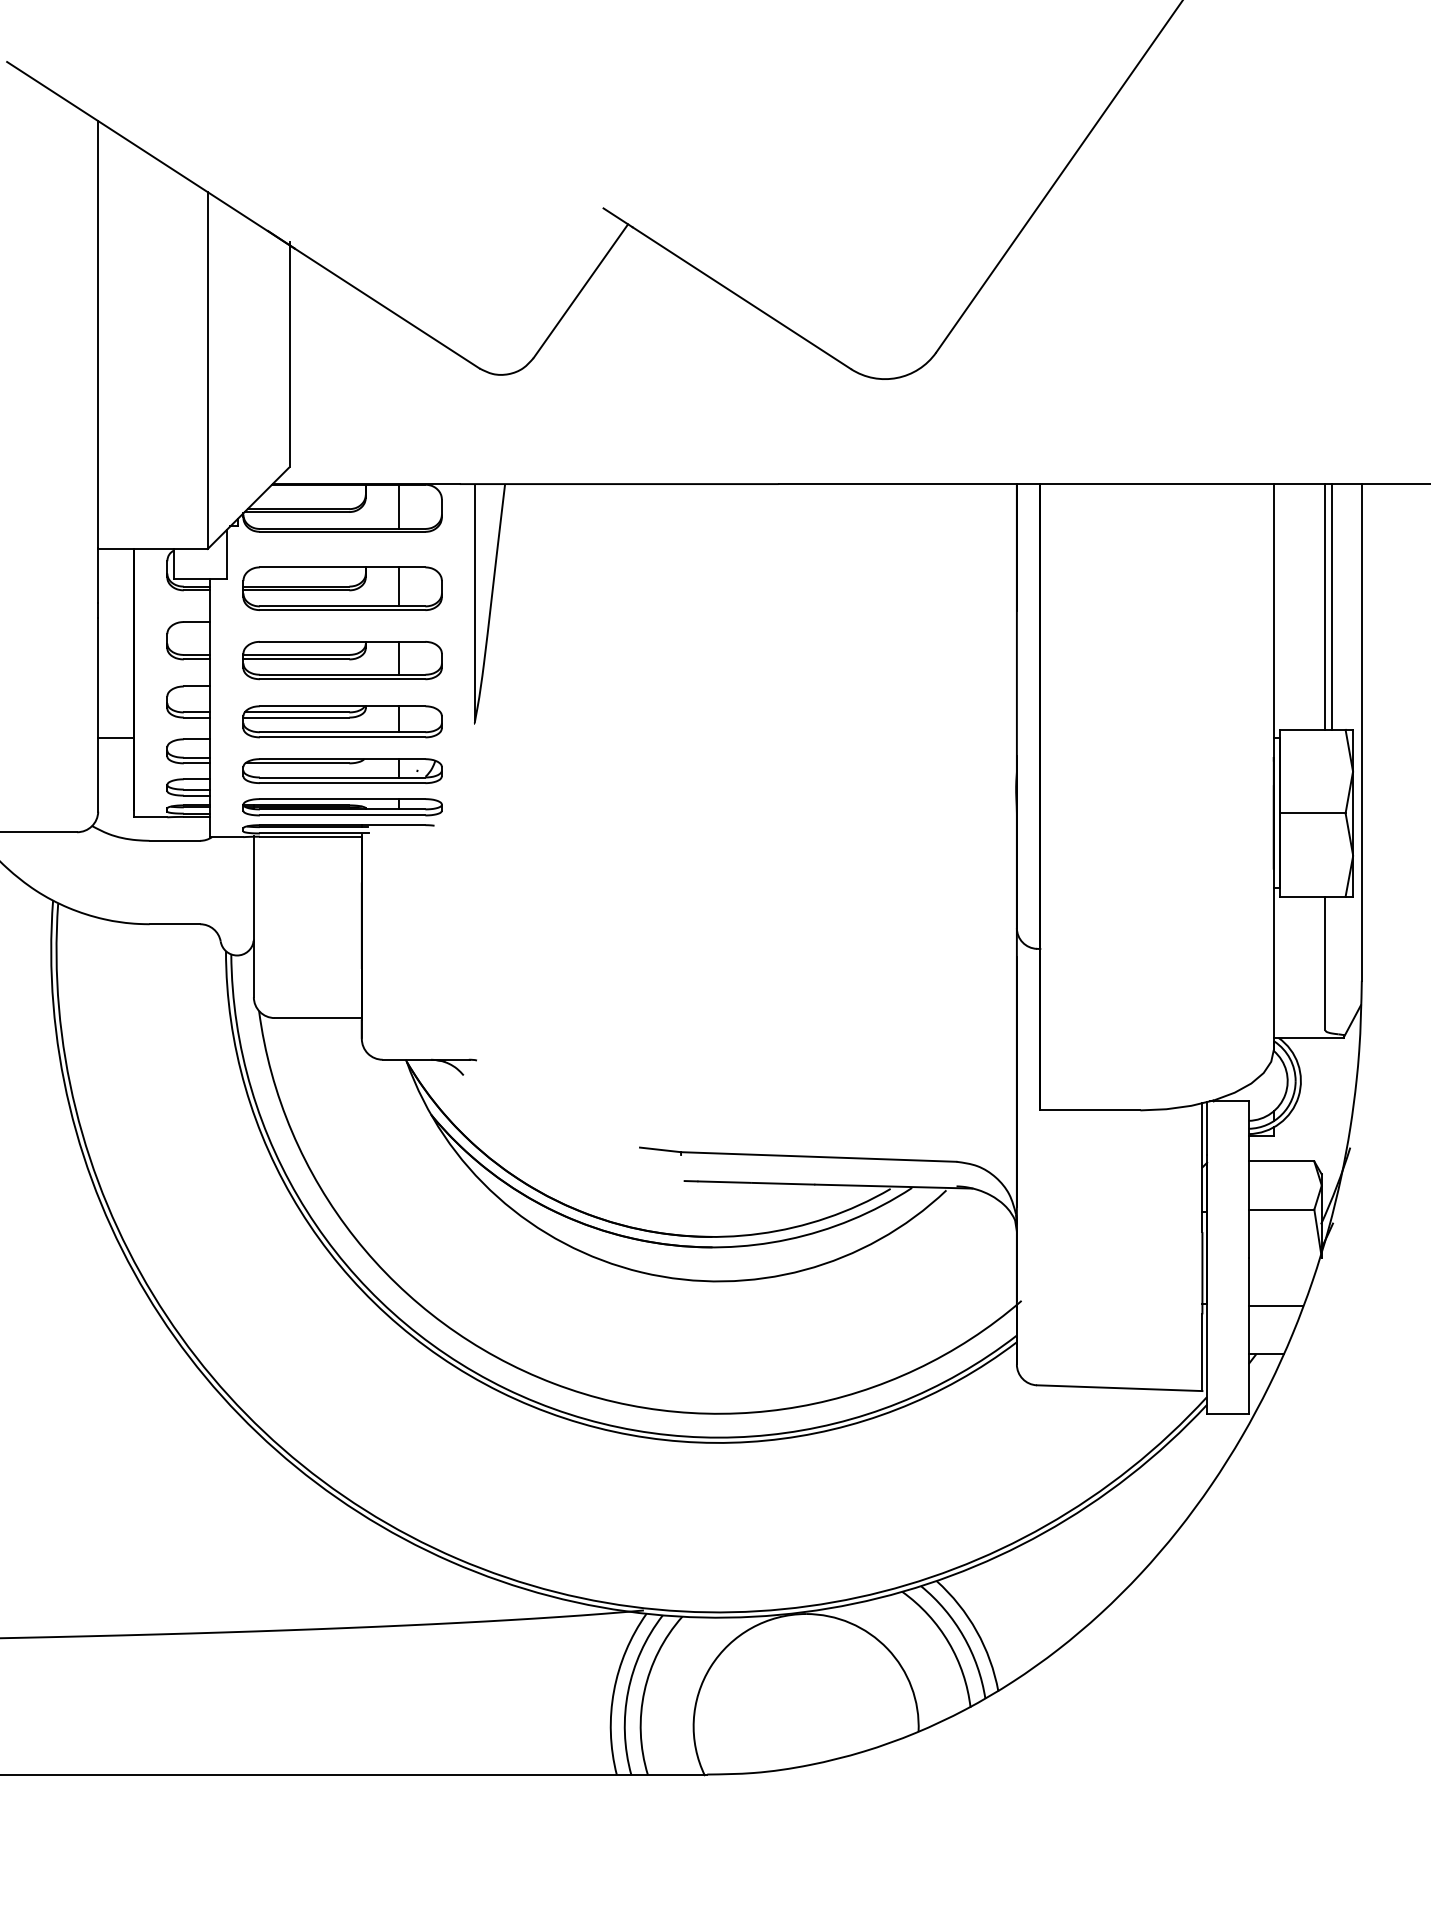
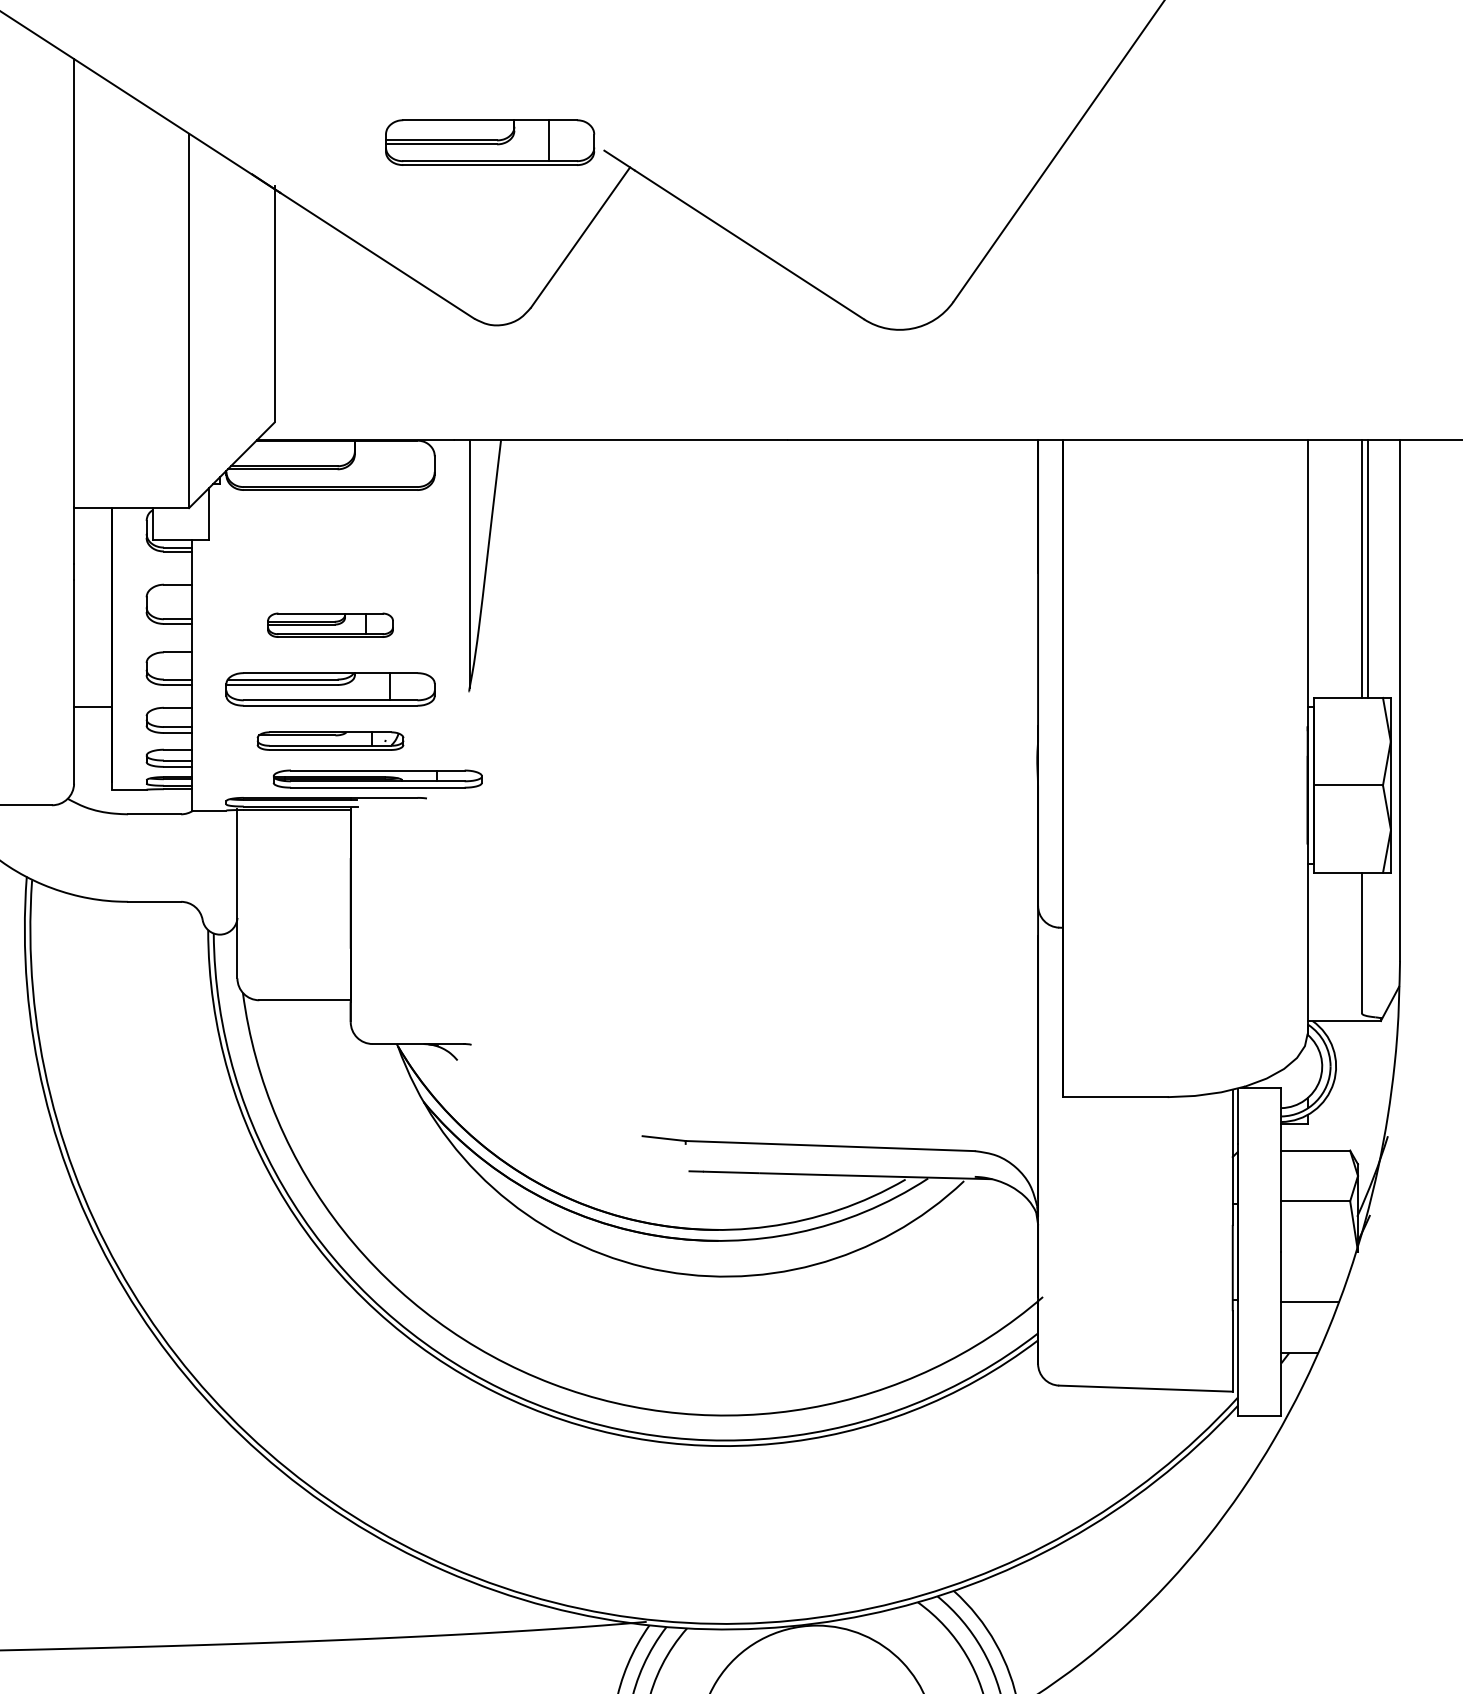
line: (398, 506) -> (389, 463), removed
part: (342, 588) -> (489, 142), moved
part: (342, 660) -> (330, 625), size x0.6
part: (342, 770) -> (330, 740), size x0.7
part: (342, 807) -> (377, 779), moved

